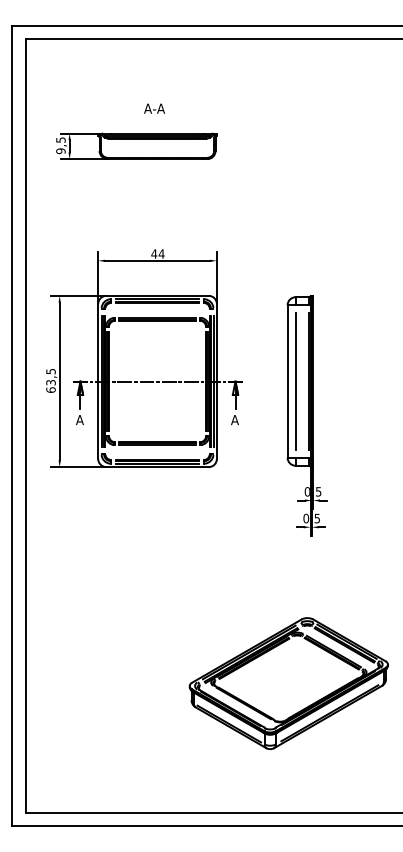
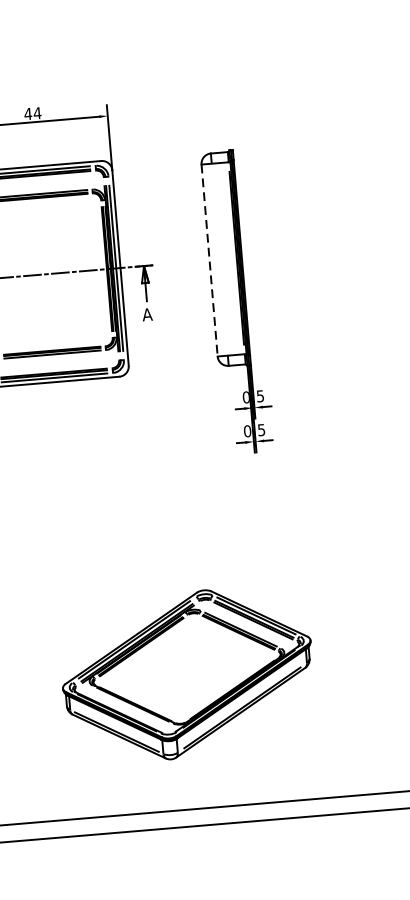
line: (287, 381) -> (209, 260), solid -> dashed
line: (295, 381) -> (219, 259), removed
part: (288, 683) -> (187, 674), moved

